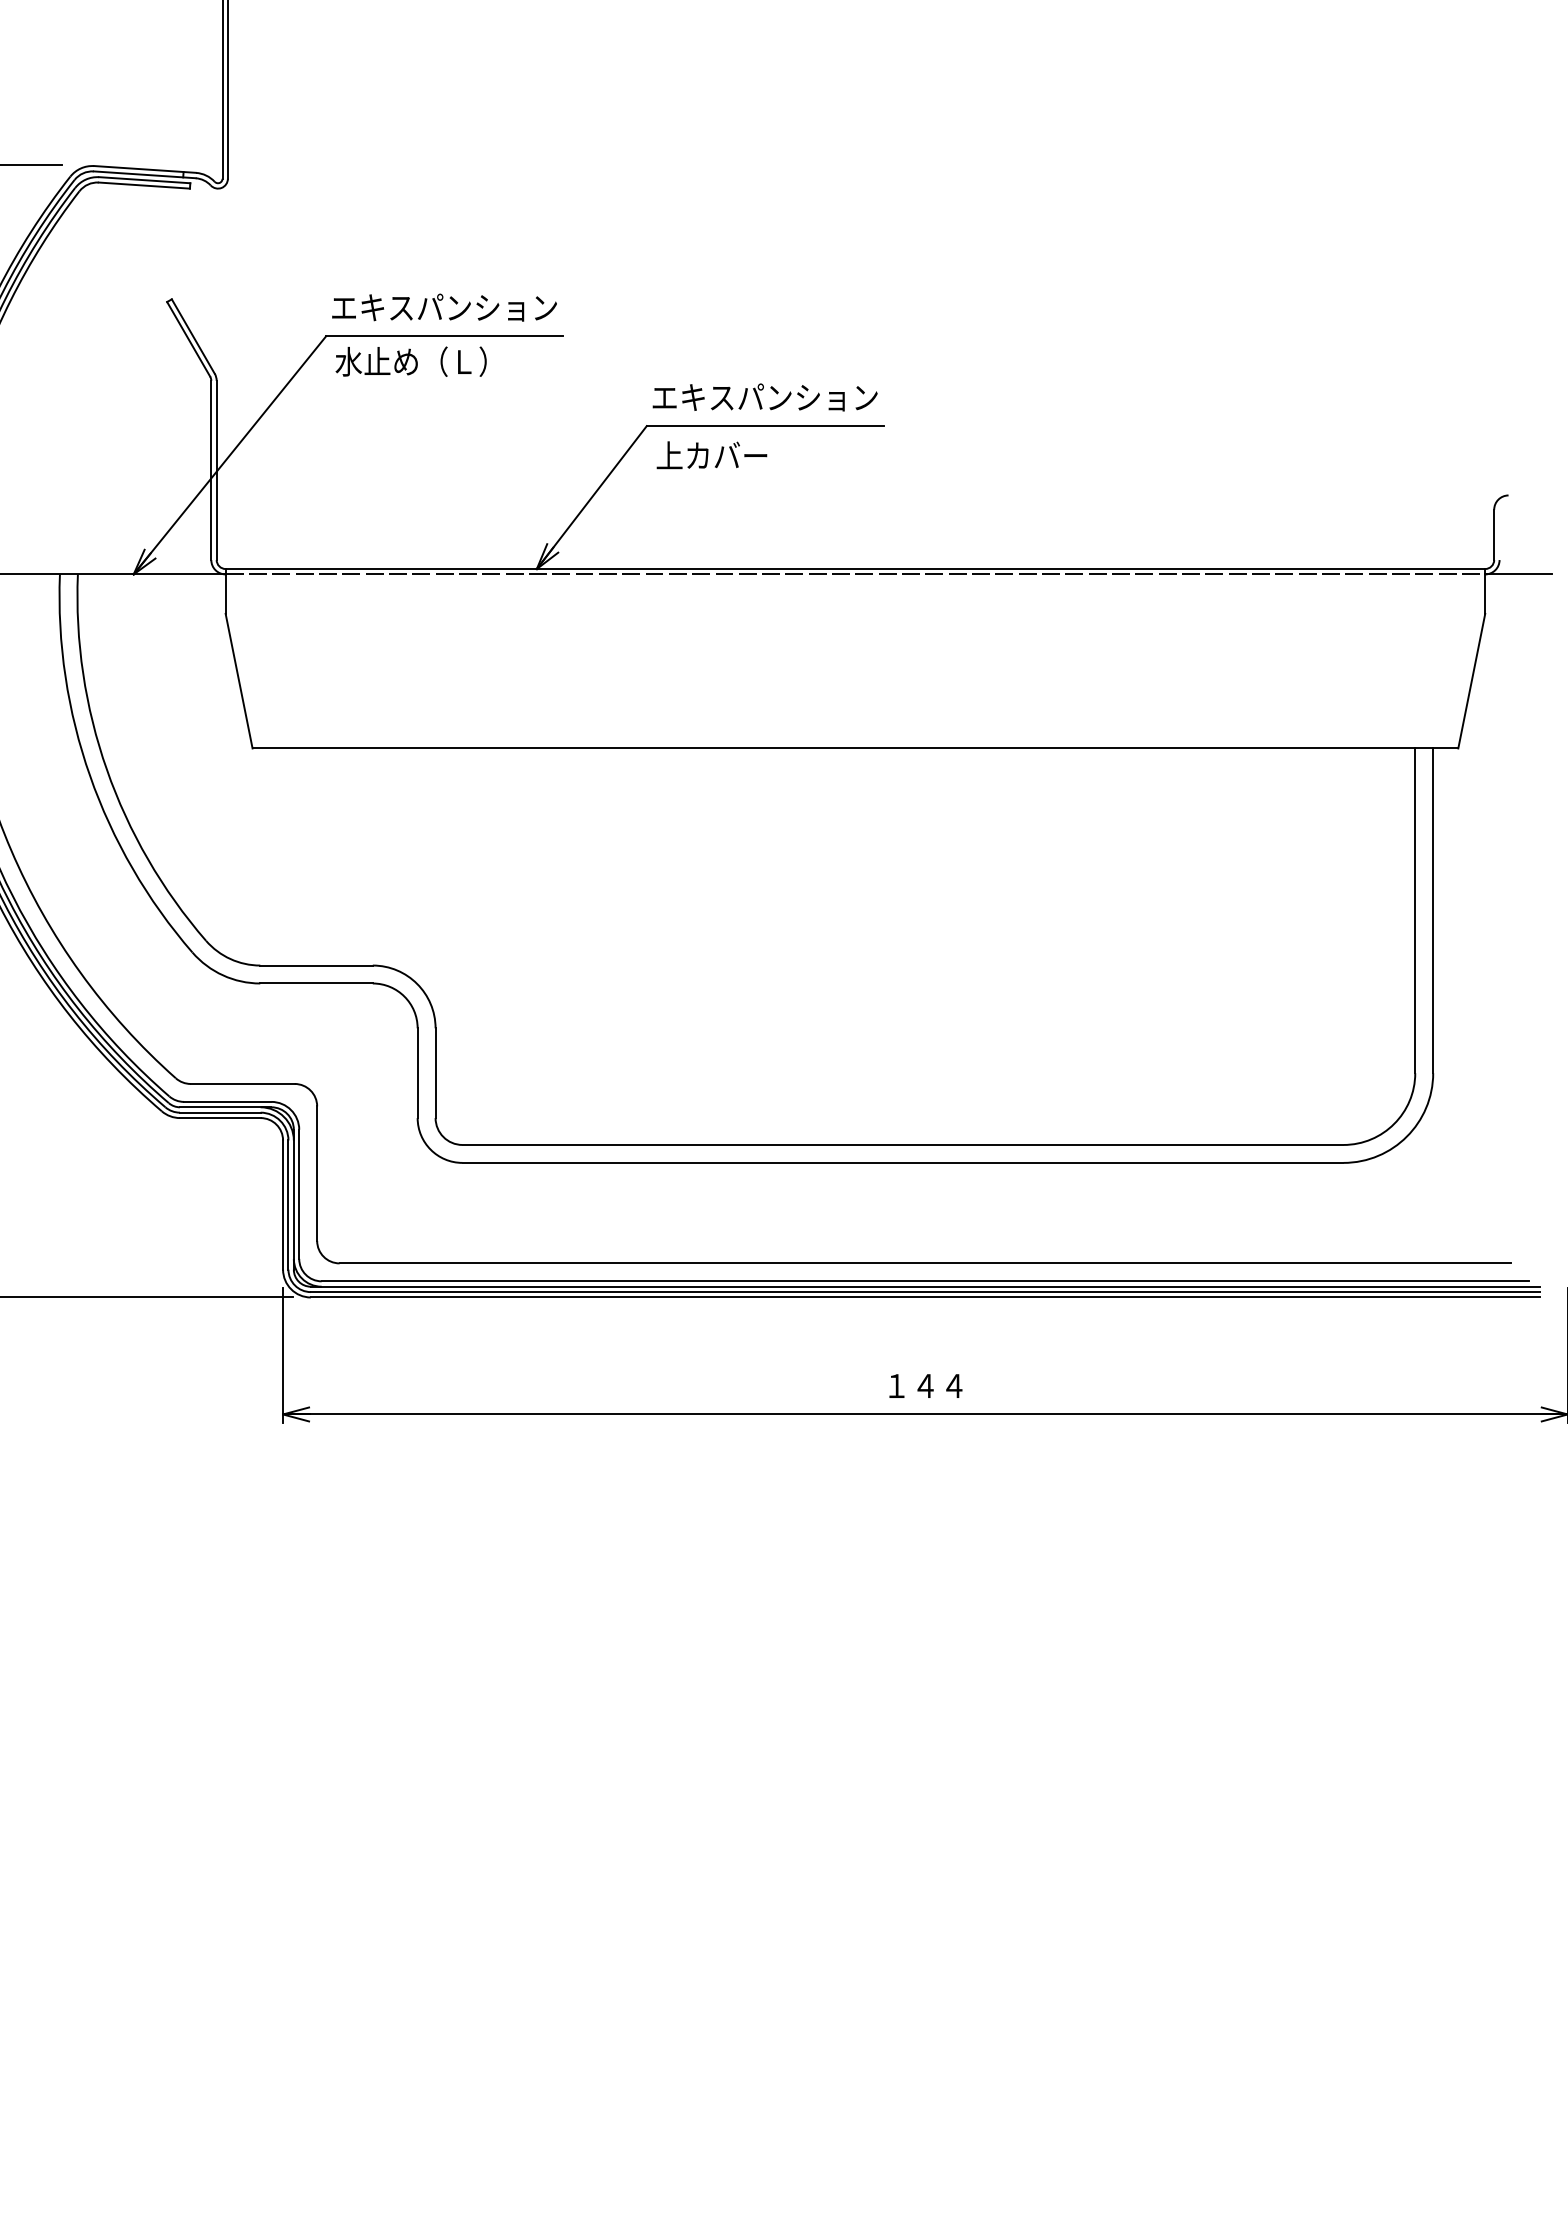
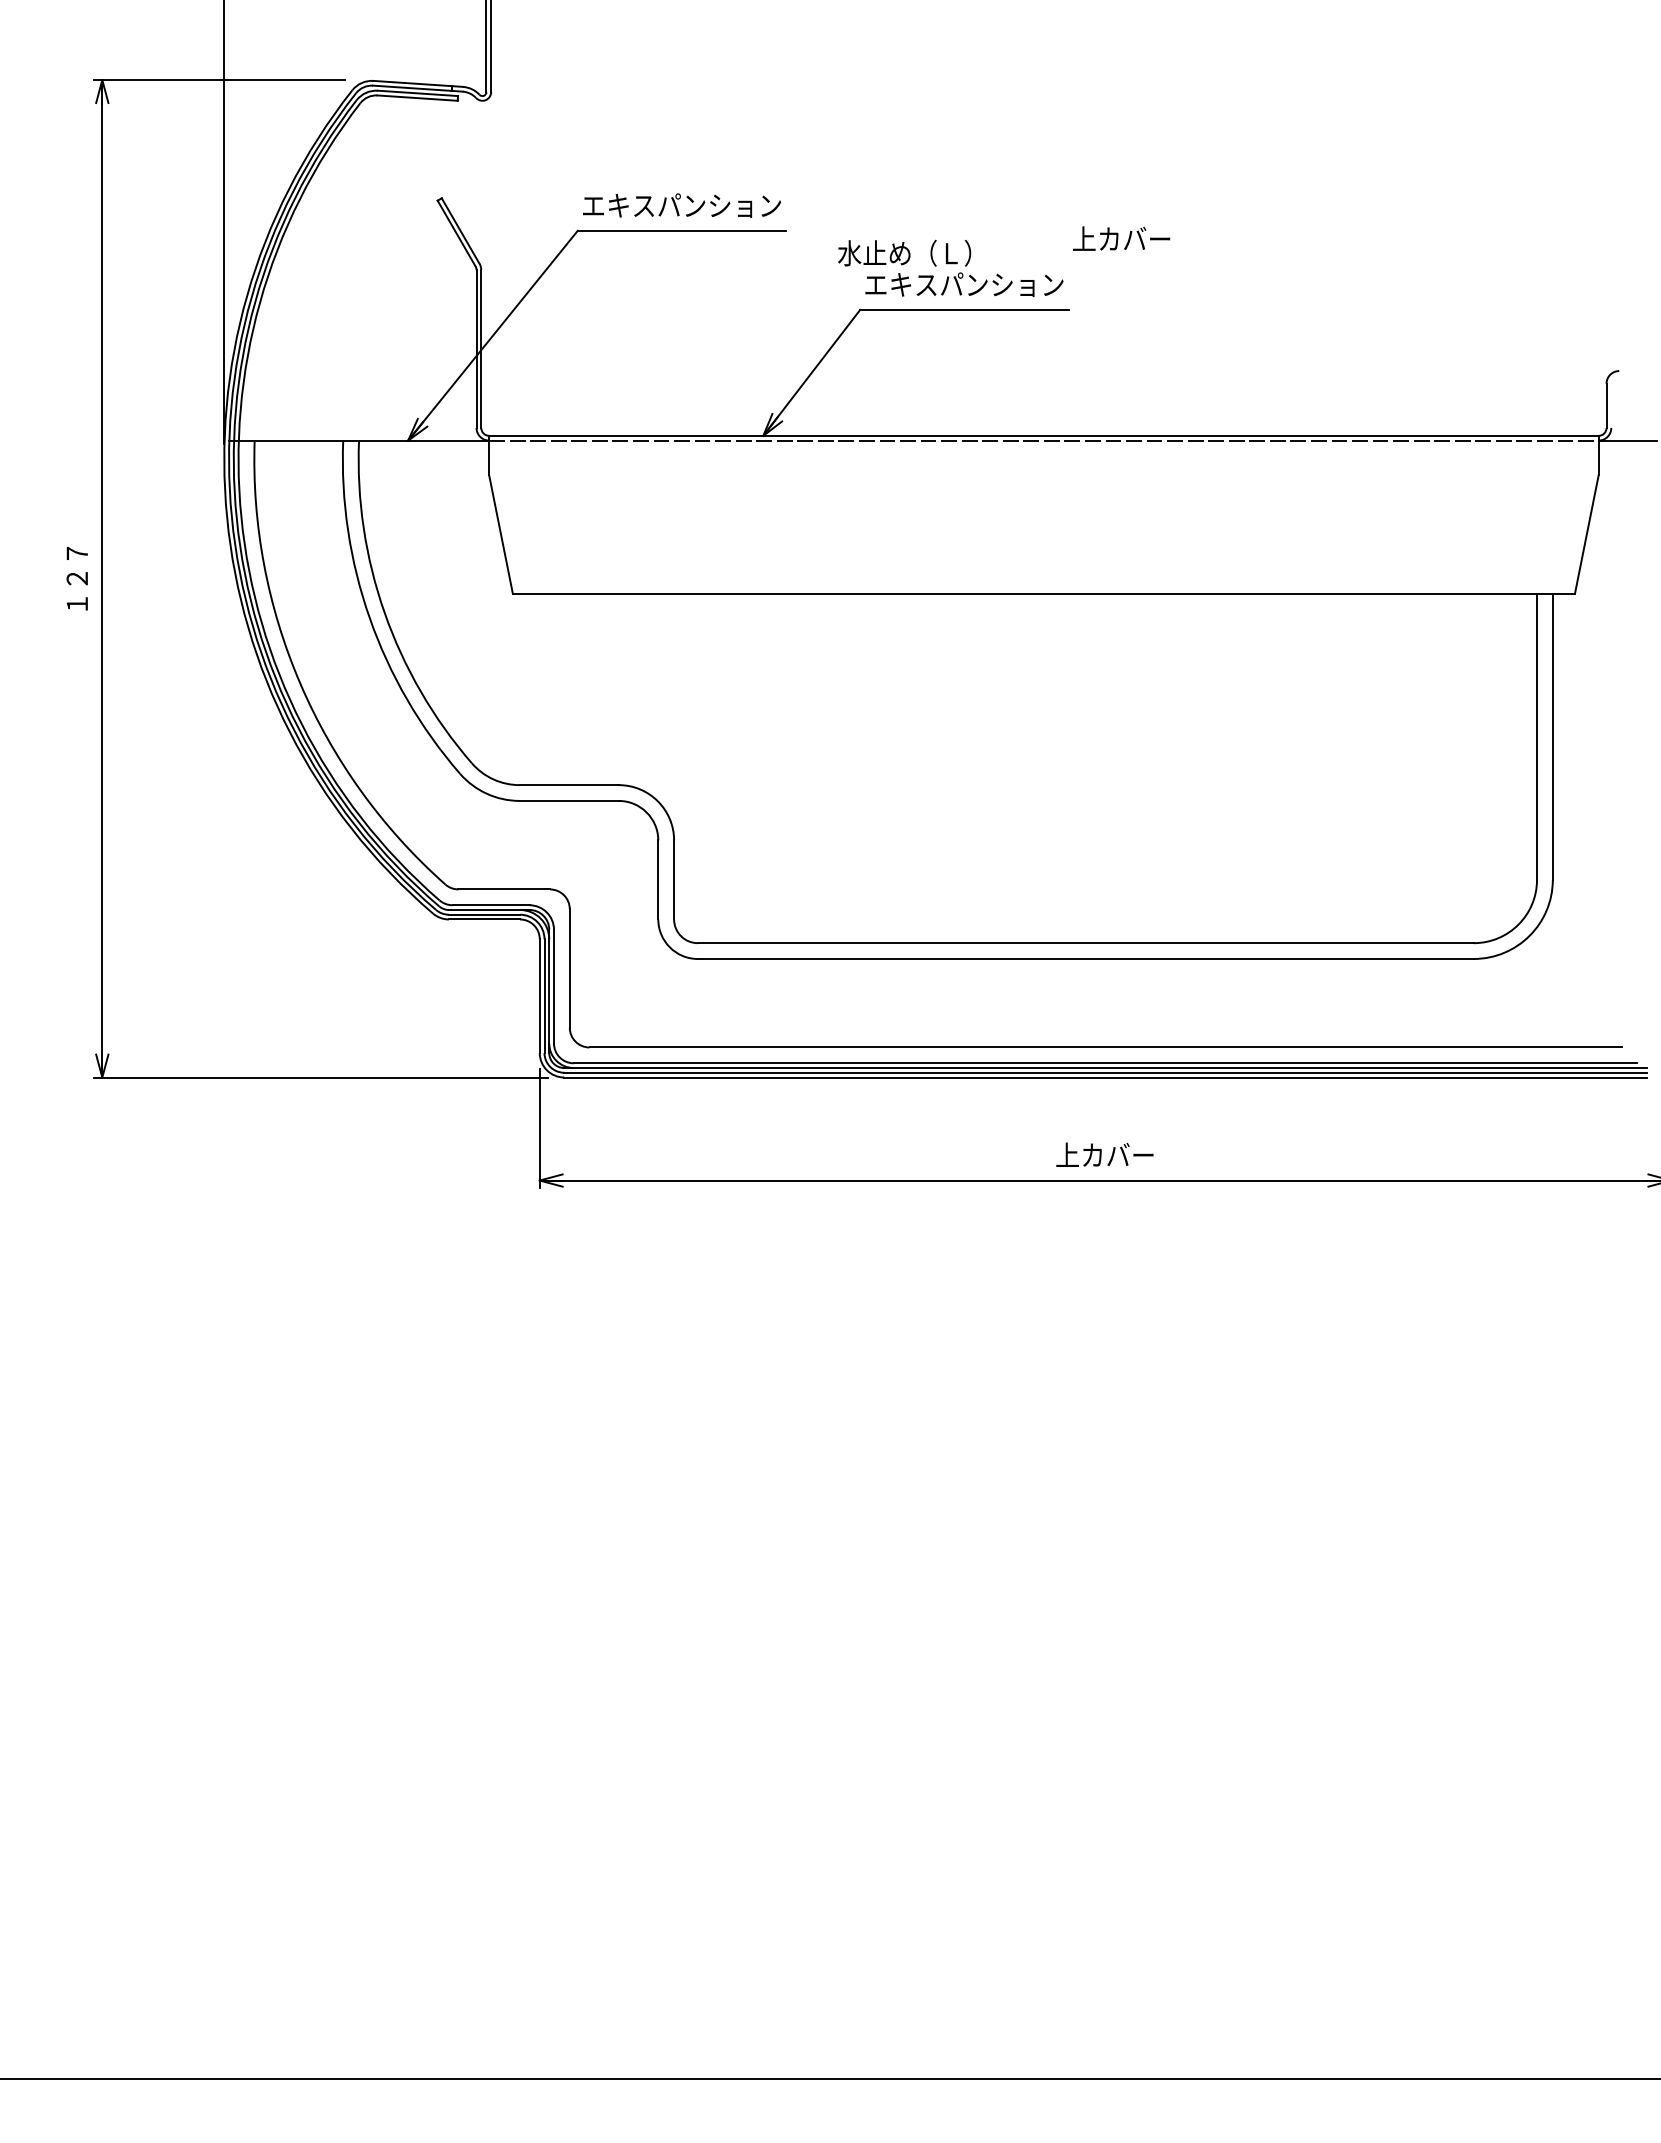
text: (411, 360) -> (904, 252), moved
text: (711, 455) -> (1121, 238), moved
text: (924, 1384) -> (1104, 1154), １４４ -> 上カバー

